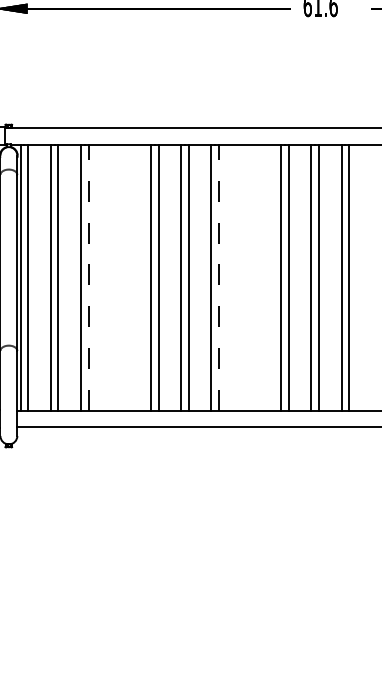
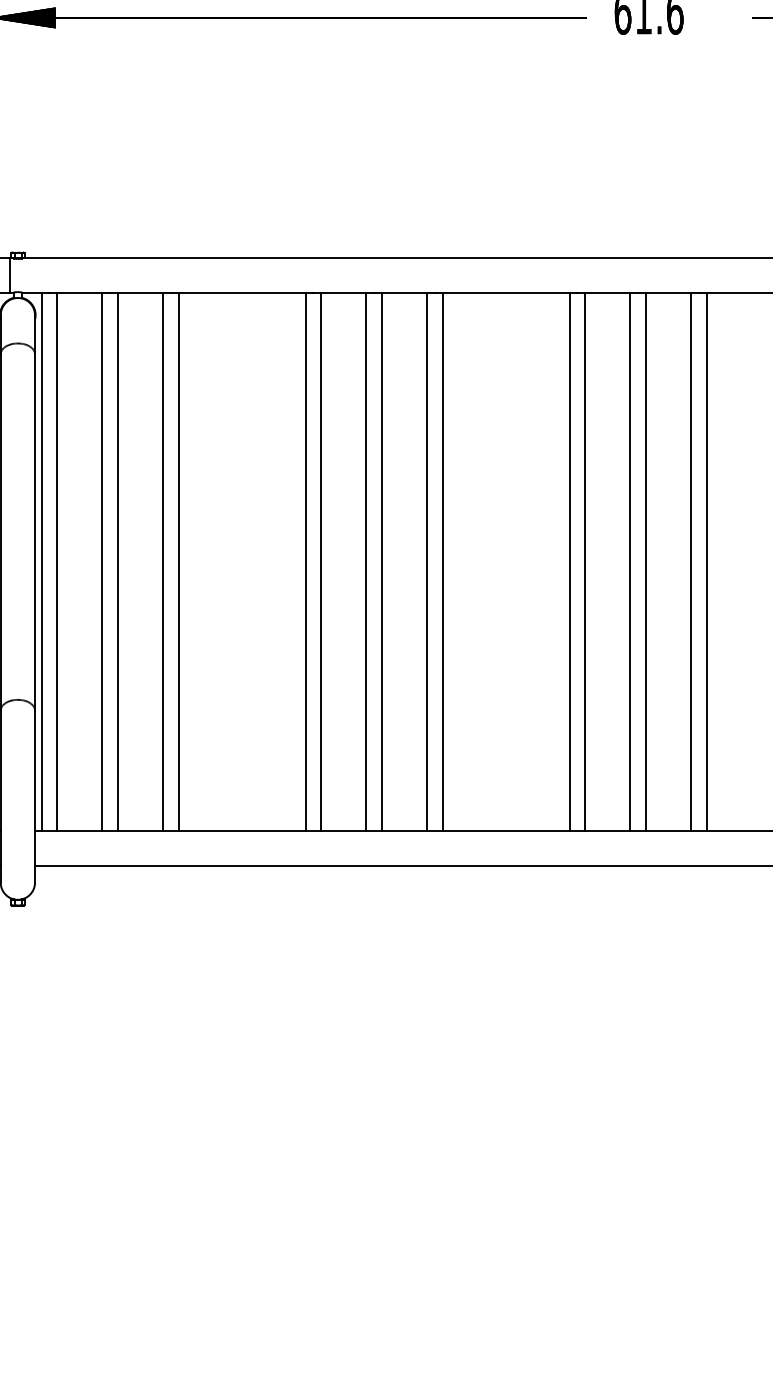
line: (88, 277) -> (179, 561), dashed -> solid
line: (218, 277) -> (442, 561), dashed -> solid

